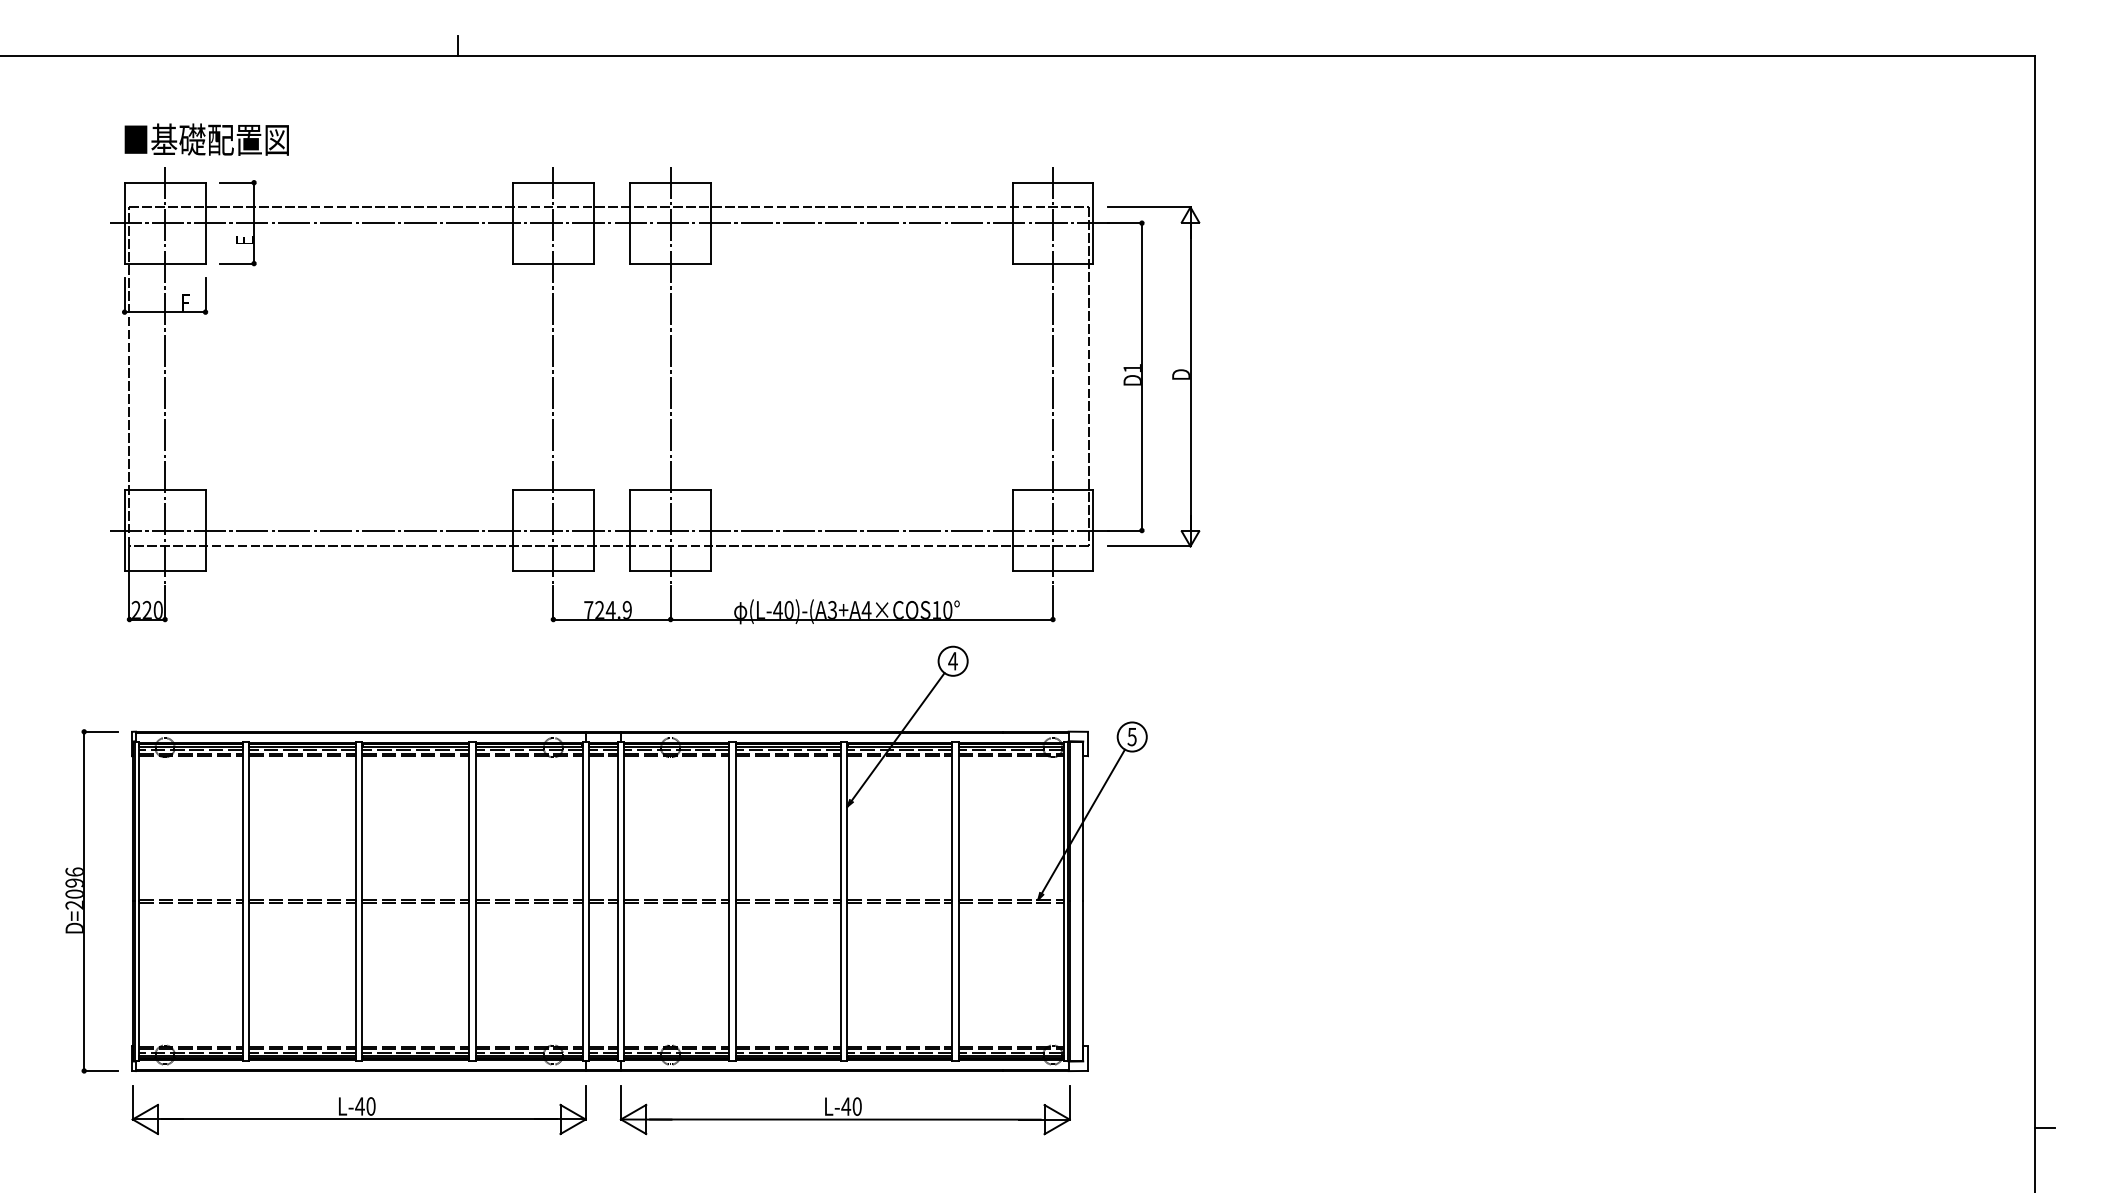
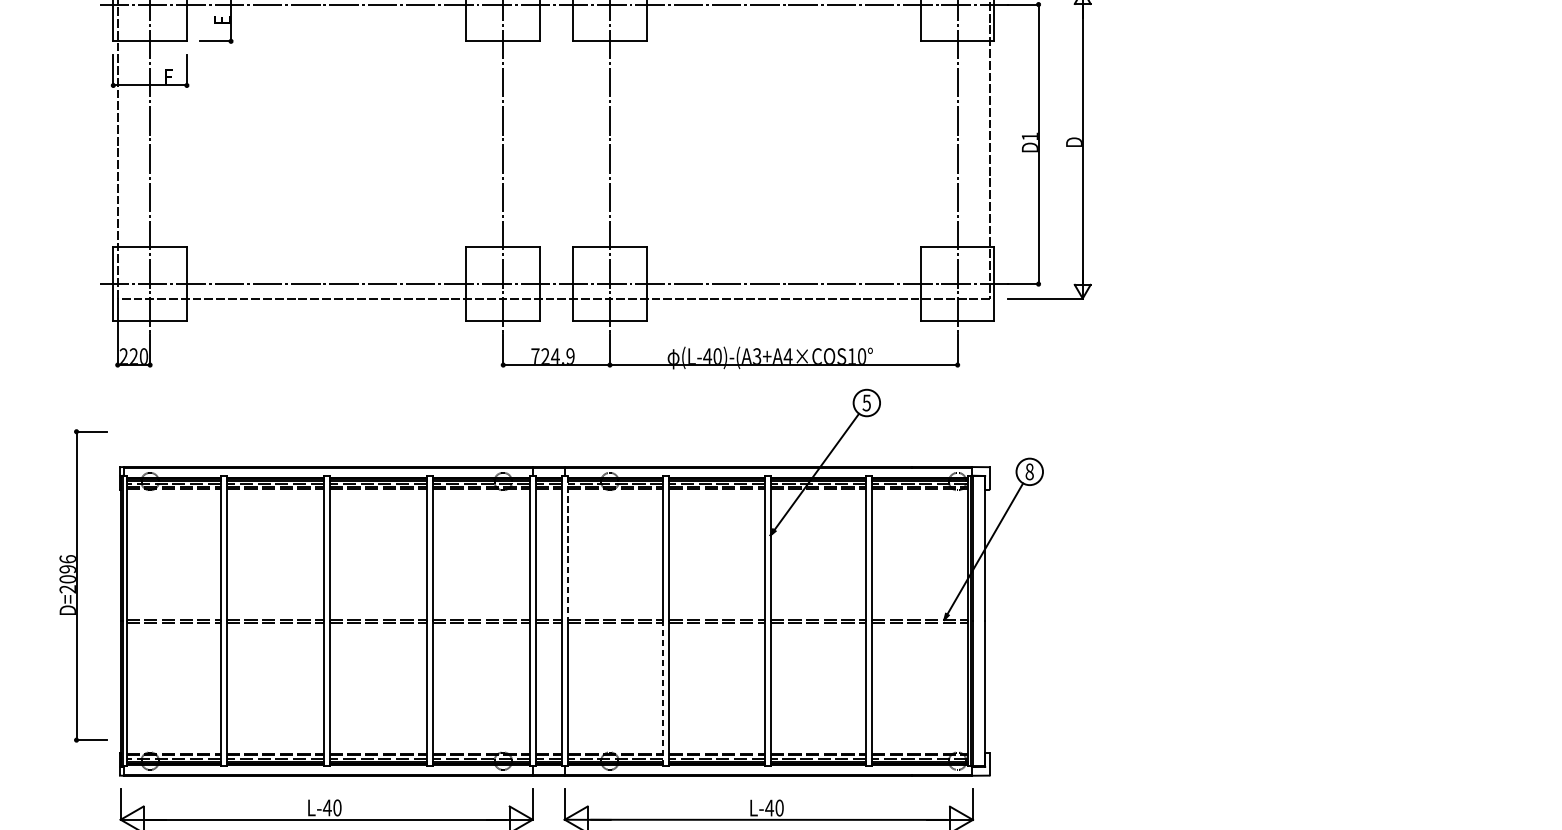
text: (952, 661) -> (866, 403), 4 -> 5
text: (1131, 736) -> (1029, 471), 5 -> 8
line: (624, 821) -> (567, 548), solid -> dashed
part: (84, 901) -> (76, 586), moved
line: (729, 981) -> (663, 694), solid -> dashed

